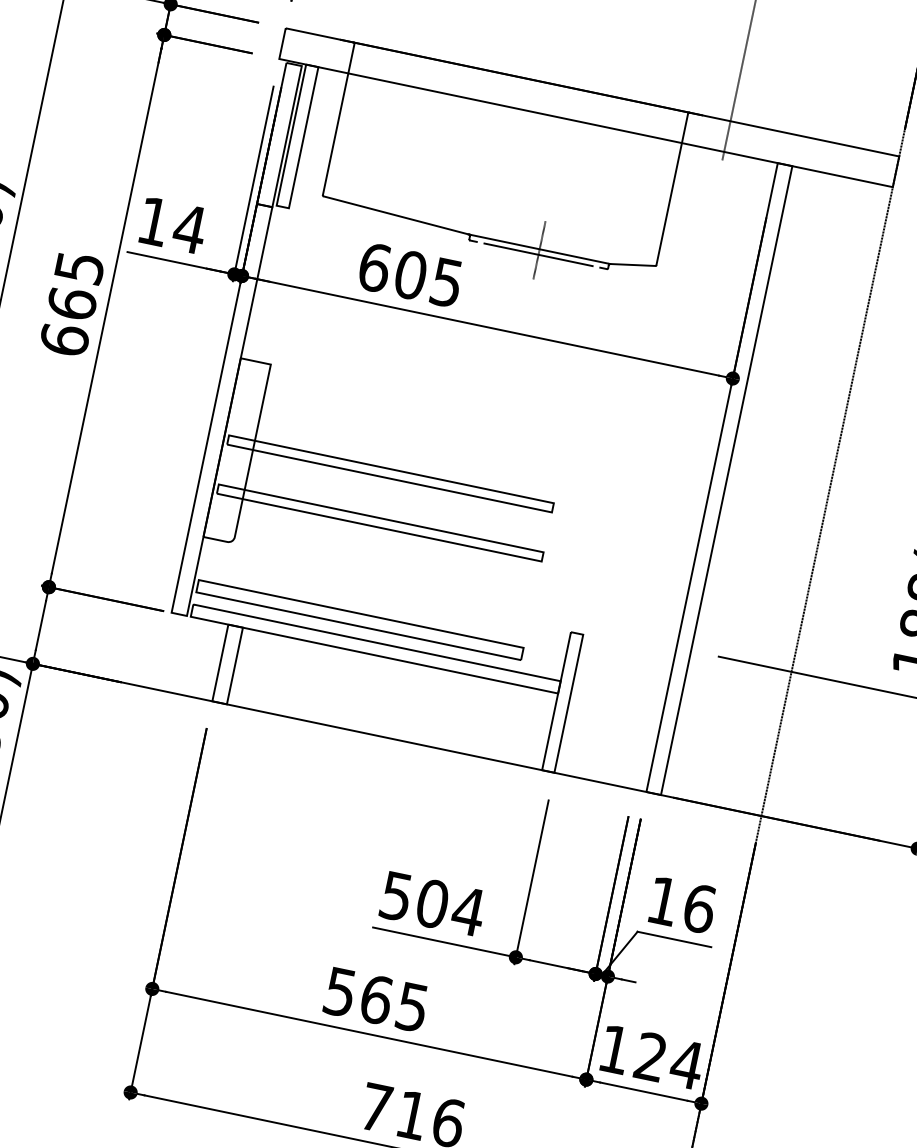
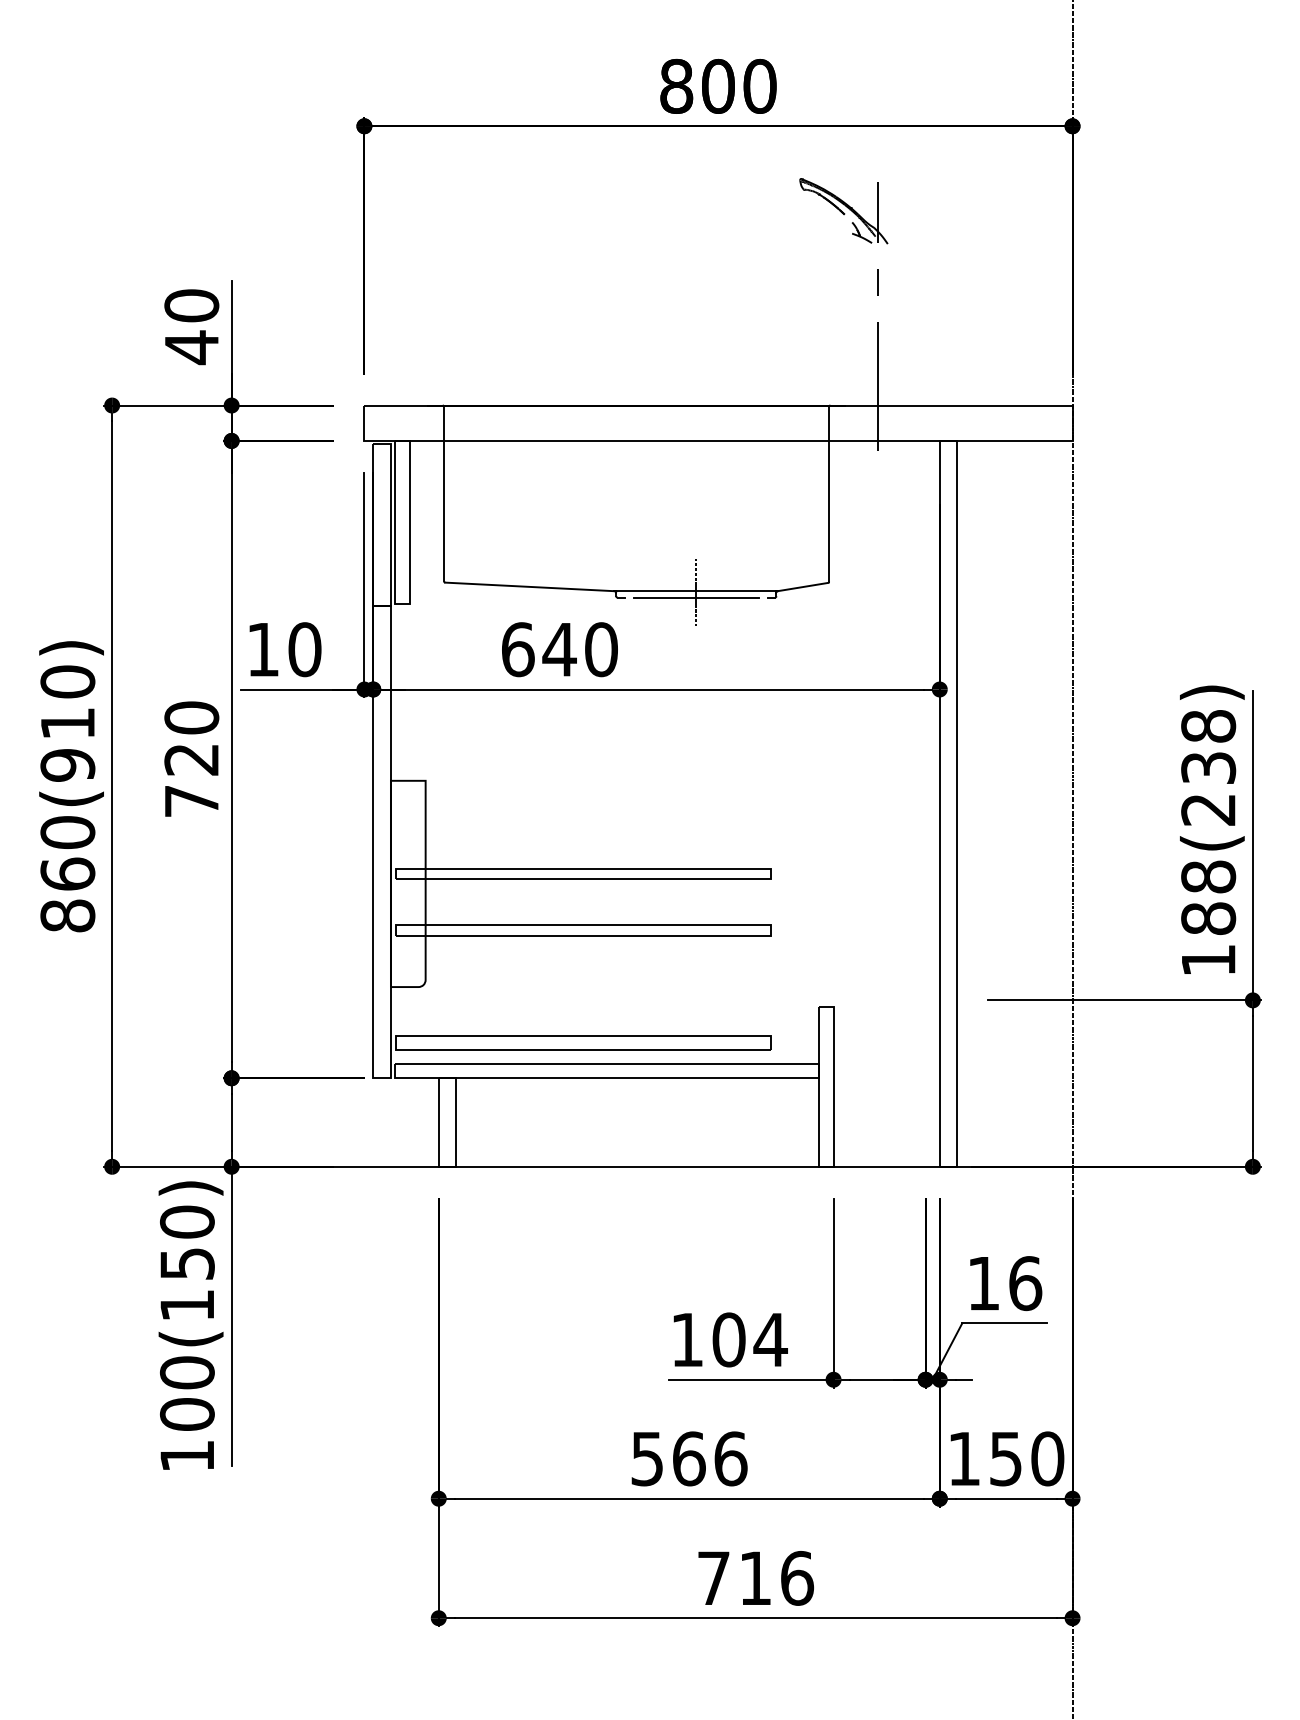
text: (189, 228) -> (304, 649), 14 -> 10
text: (427, 278) -> (579, 649), 605 -> 640
text: (71, 303) -> (191, 759), 665 -> 720
text: (395, 896) -> (686, 1340), 504 -> 104
text: (412, 1006) -> (730, 1458), 565 -> 566
text: (669, 1060) -> (1027, 1458), 124 -> 150

